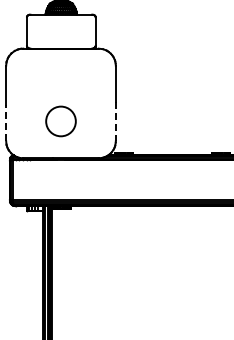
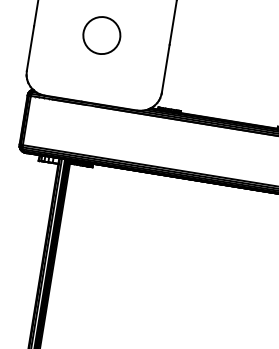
circle: (60, 121) -> (101, 35), moved
line: (115, 121) -> (165, 68), dashed -> solid
line: (6, 122) -> (30, 48), dashed -> solid

